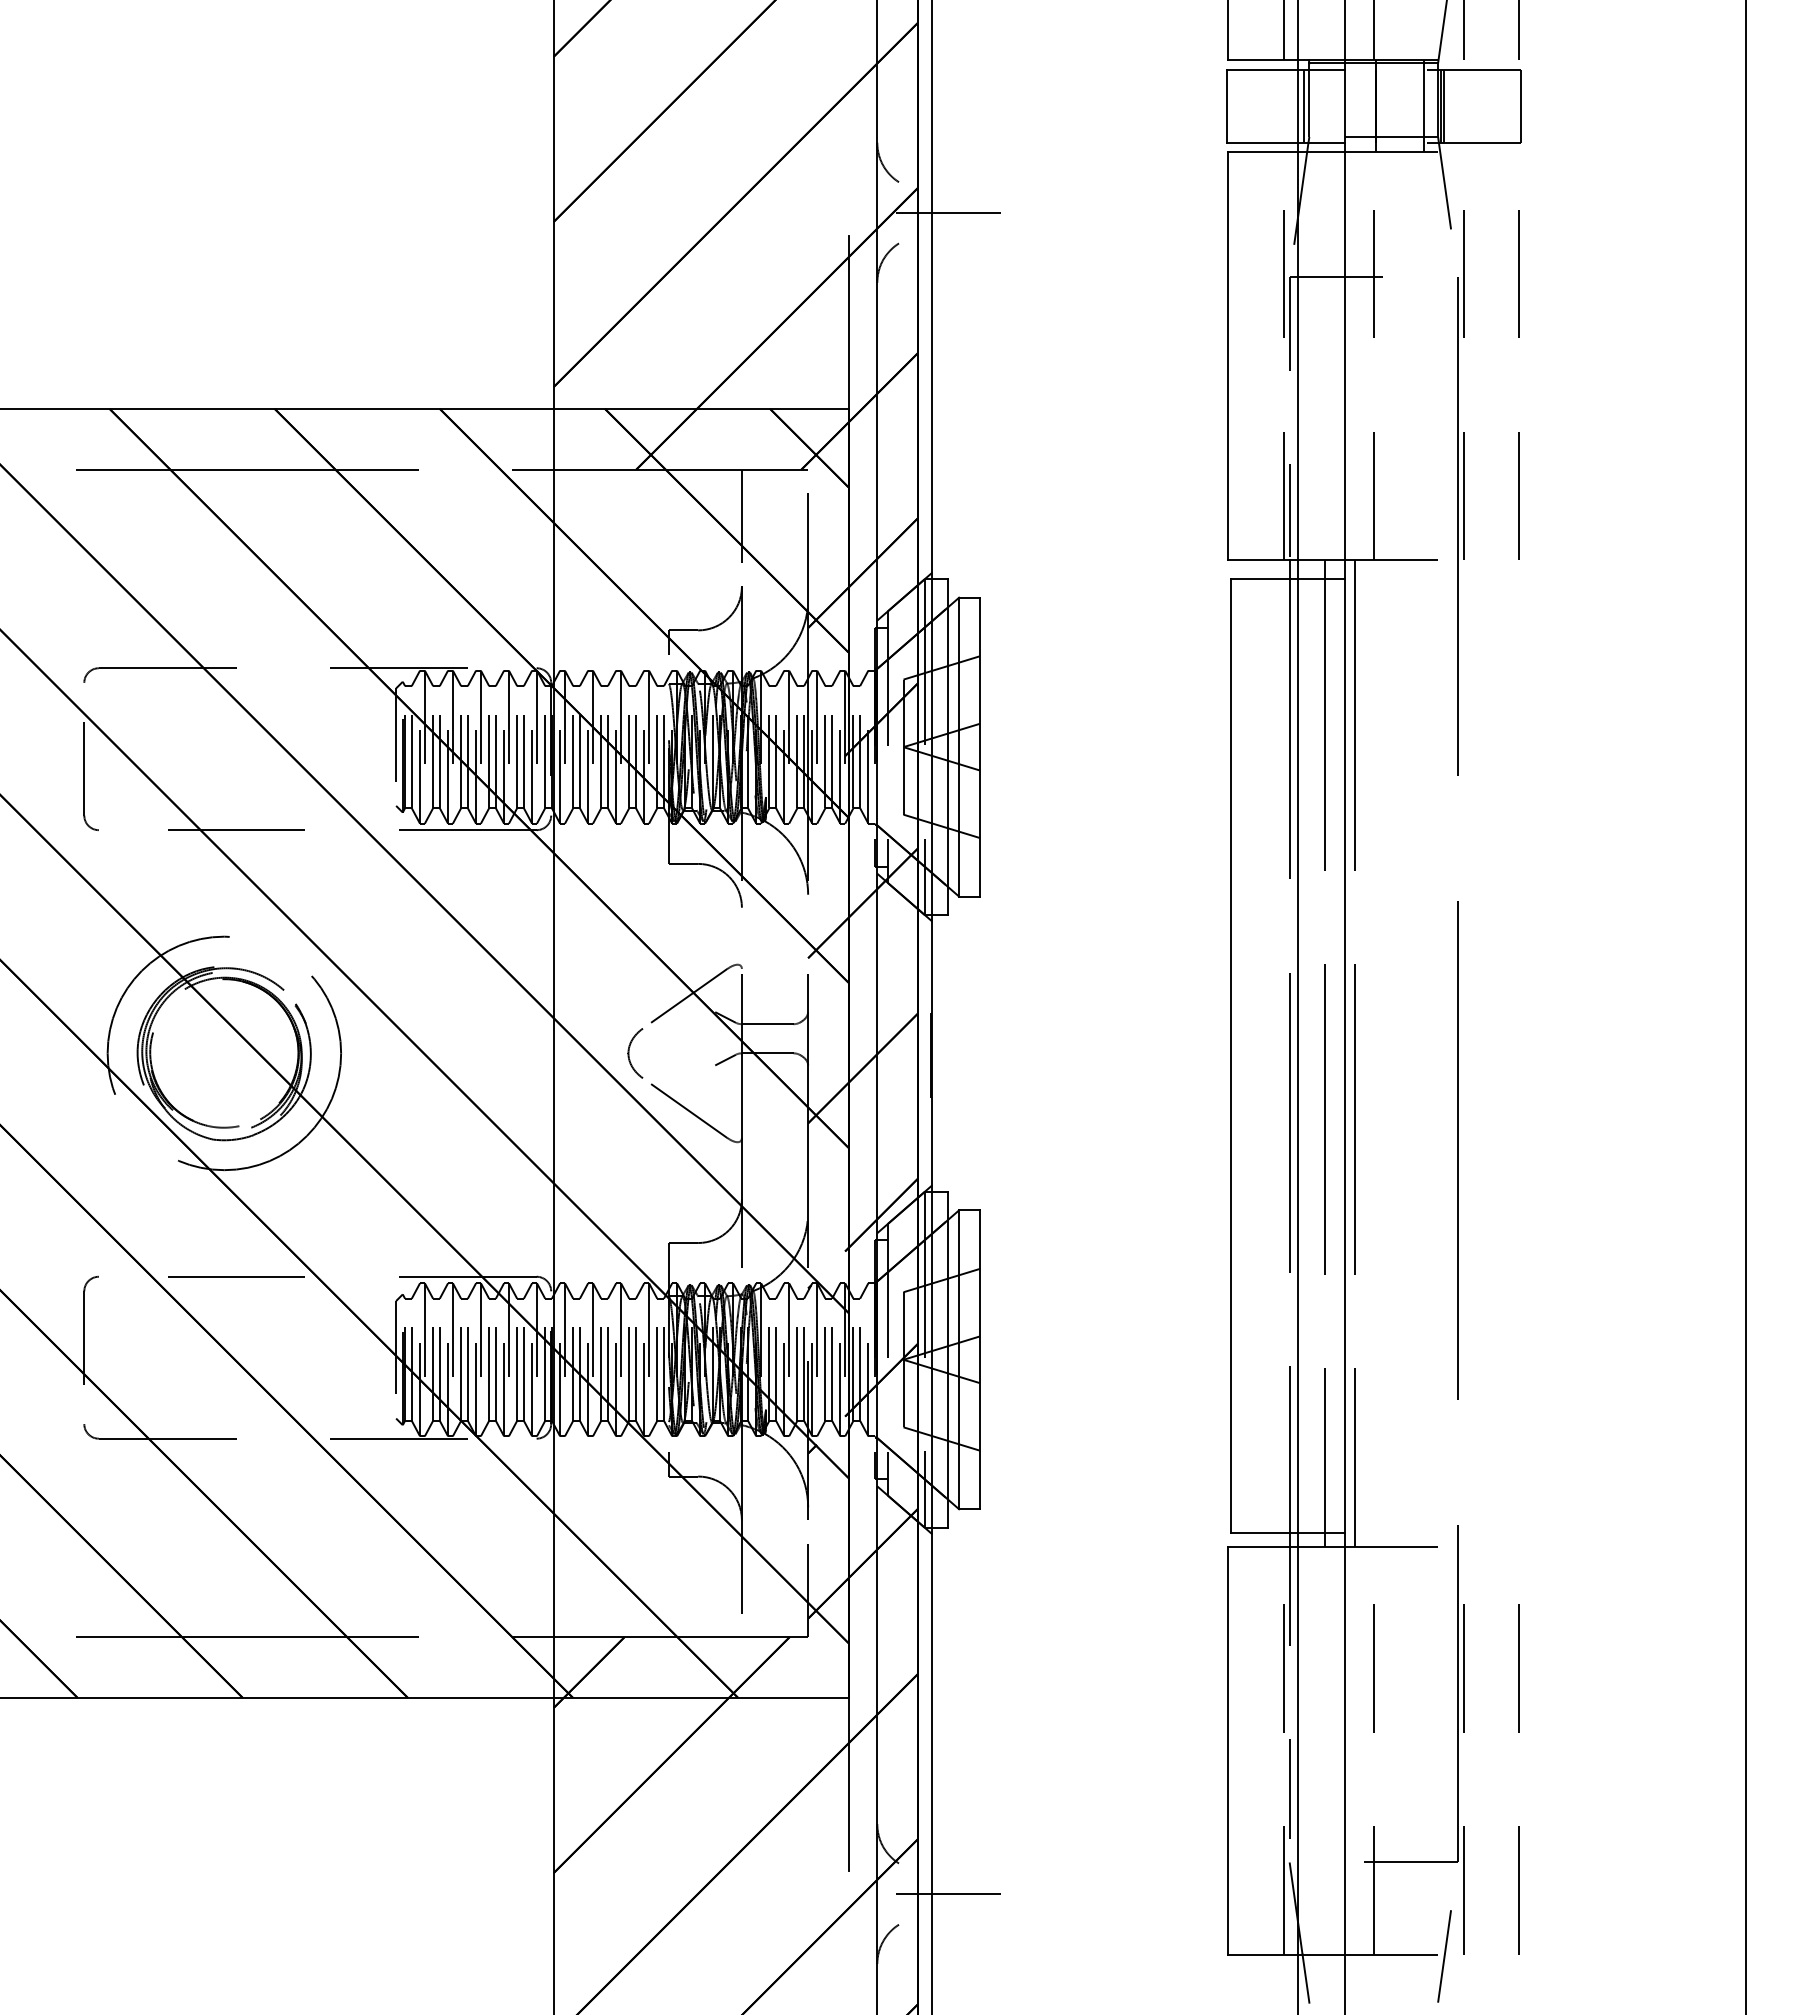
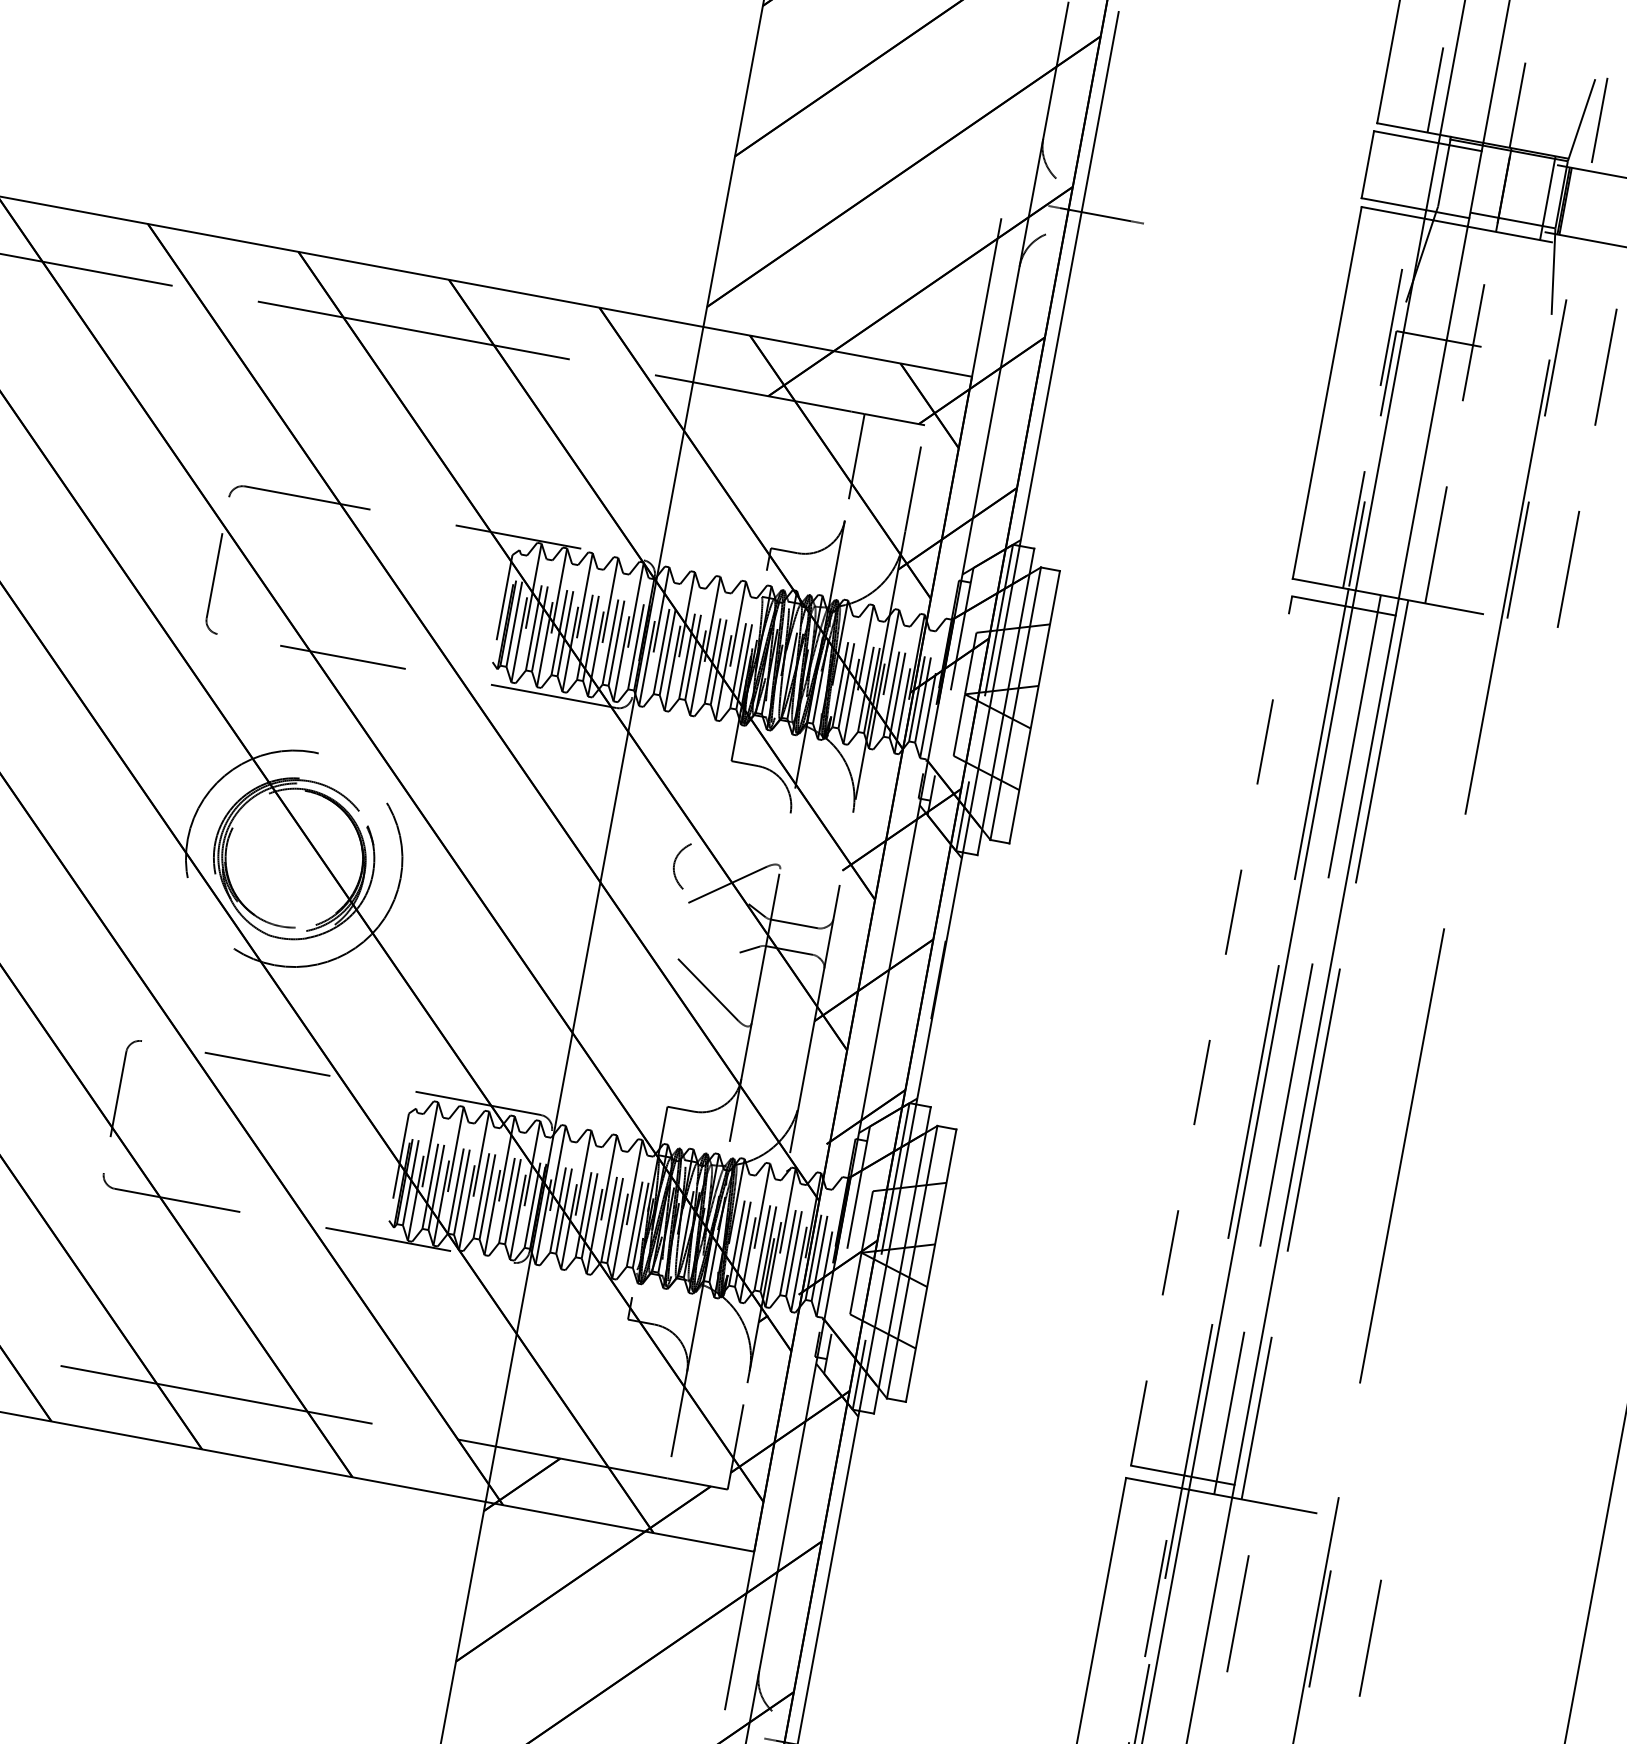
line: (1303, 106) -> (1437, 177), removed
part: (635, 1053) -> (680, 865), moved
line: (1231, 1055) -> (1211, 1030), solid -> dashed

